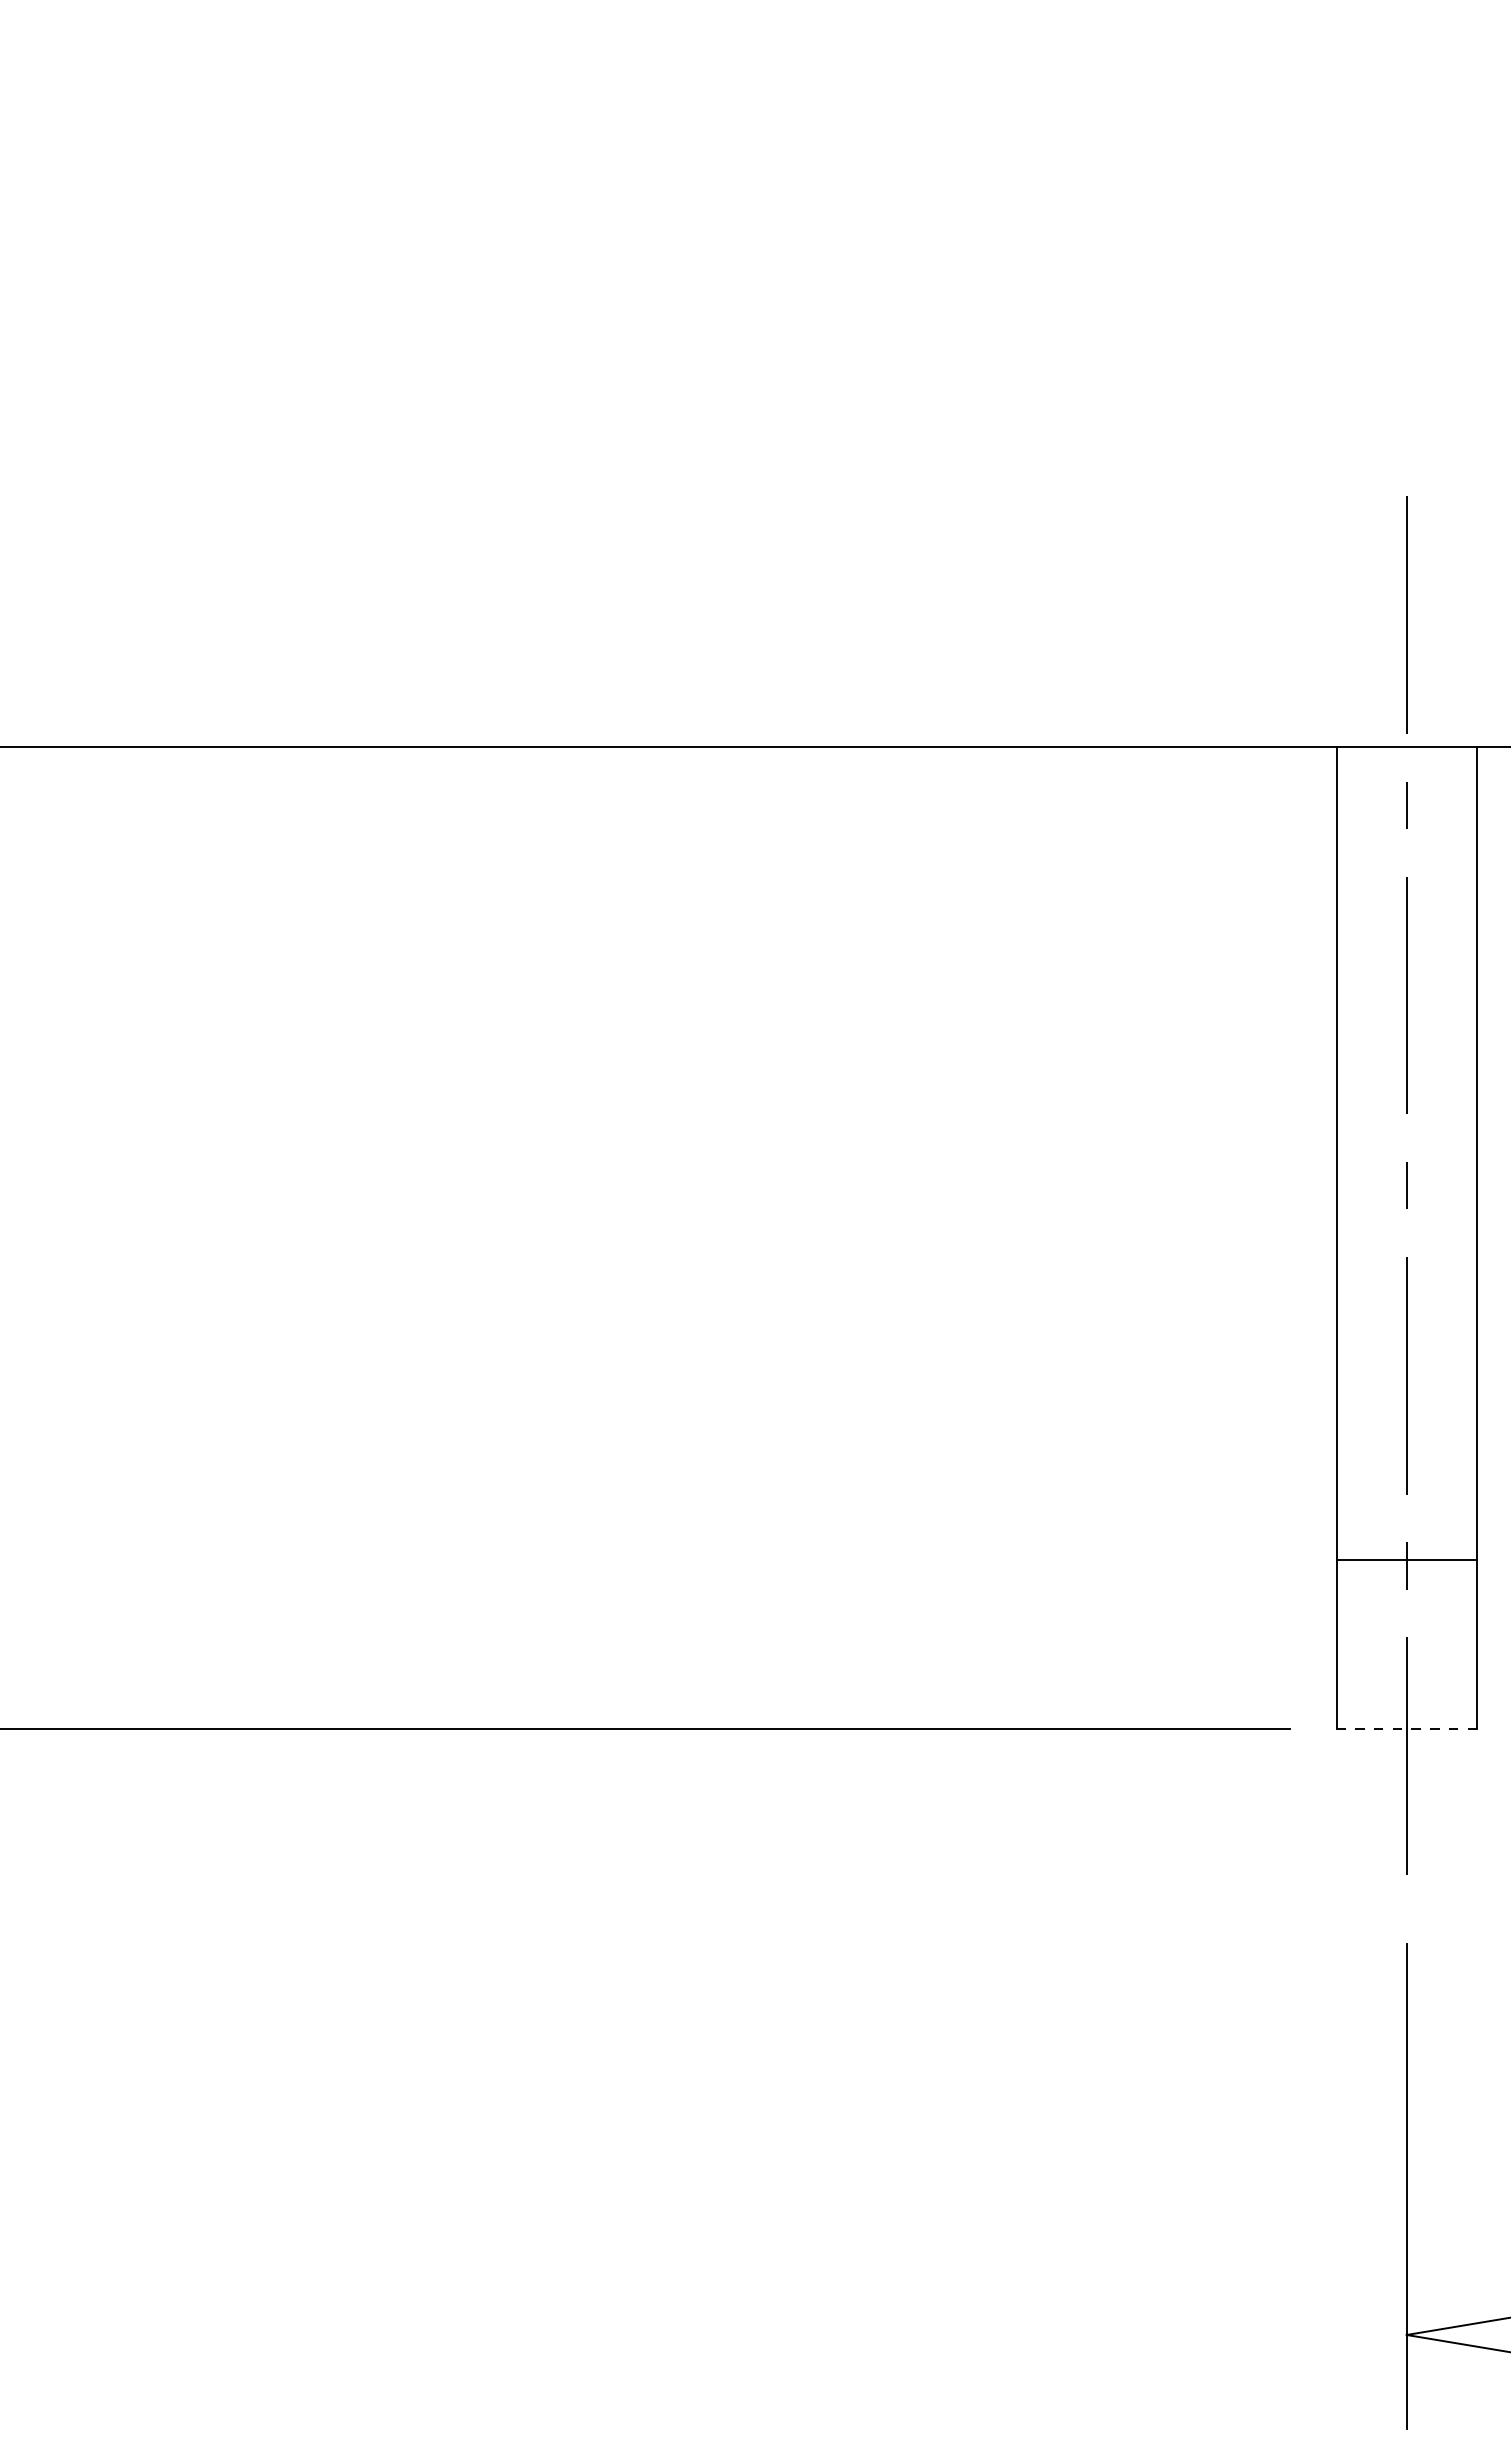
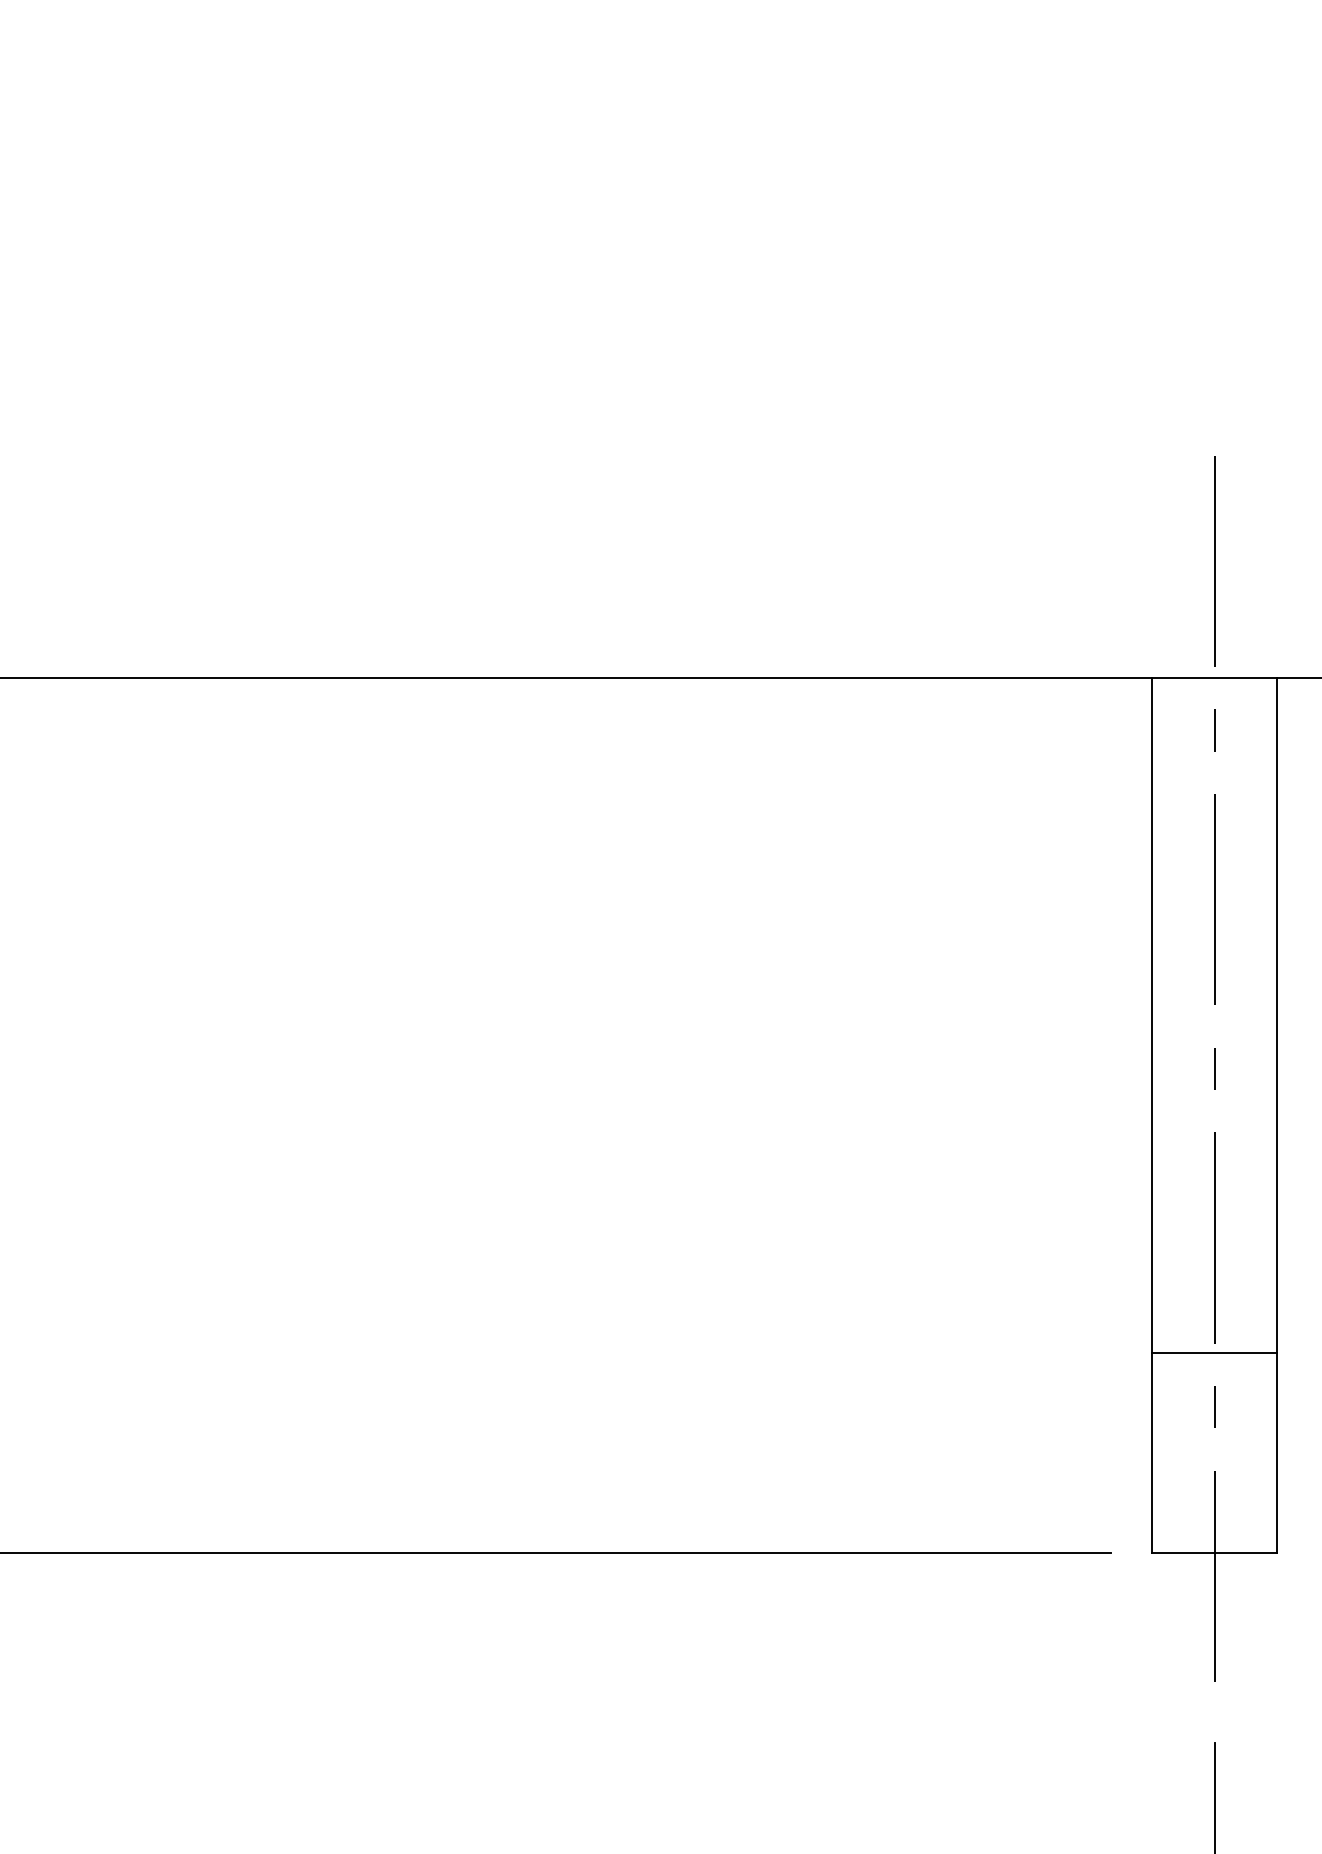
line: (1406, 1559) -> (1214, 1352), moved
line: (1406, 1729) -> (1214, 1552), dashed -> solid

